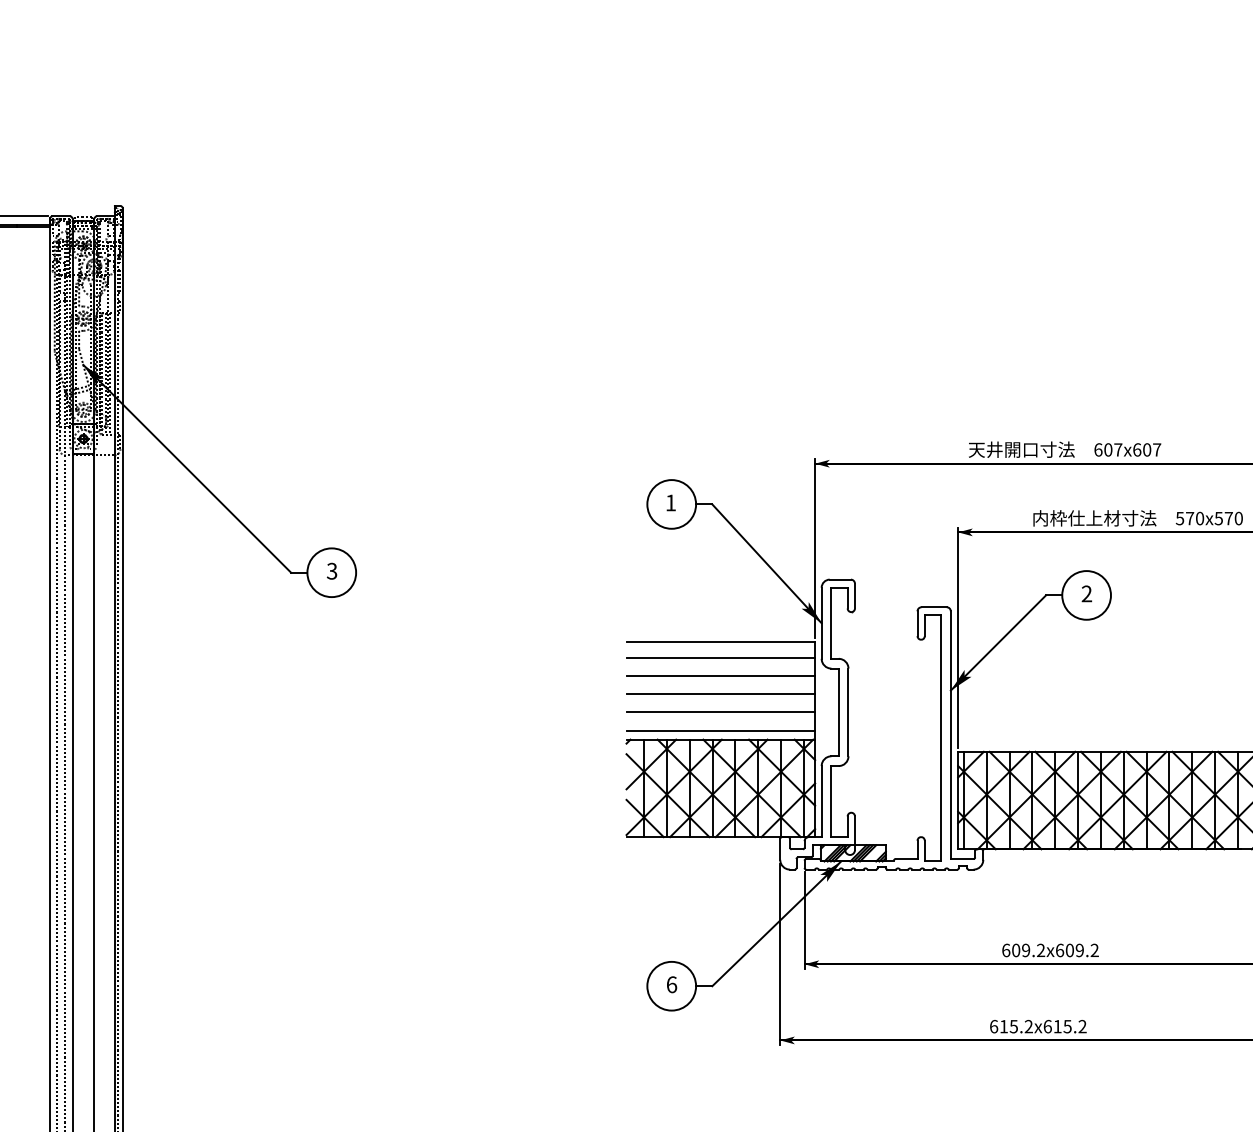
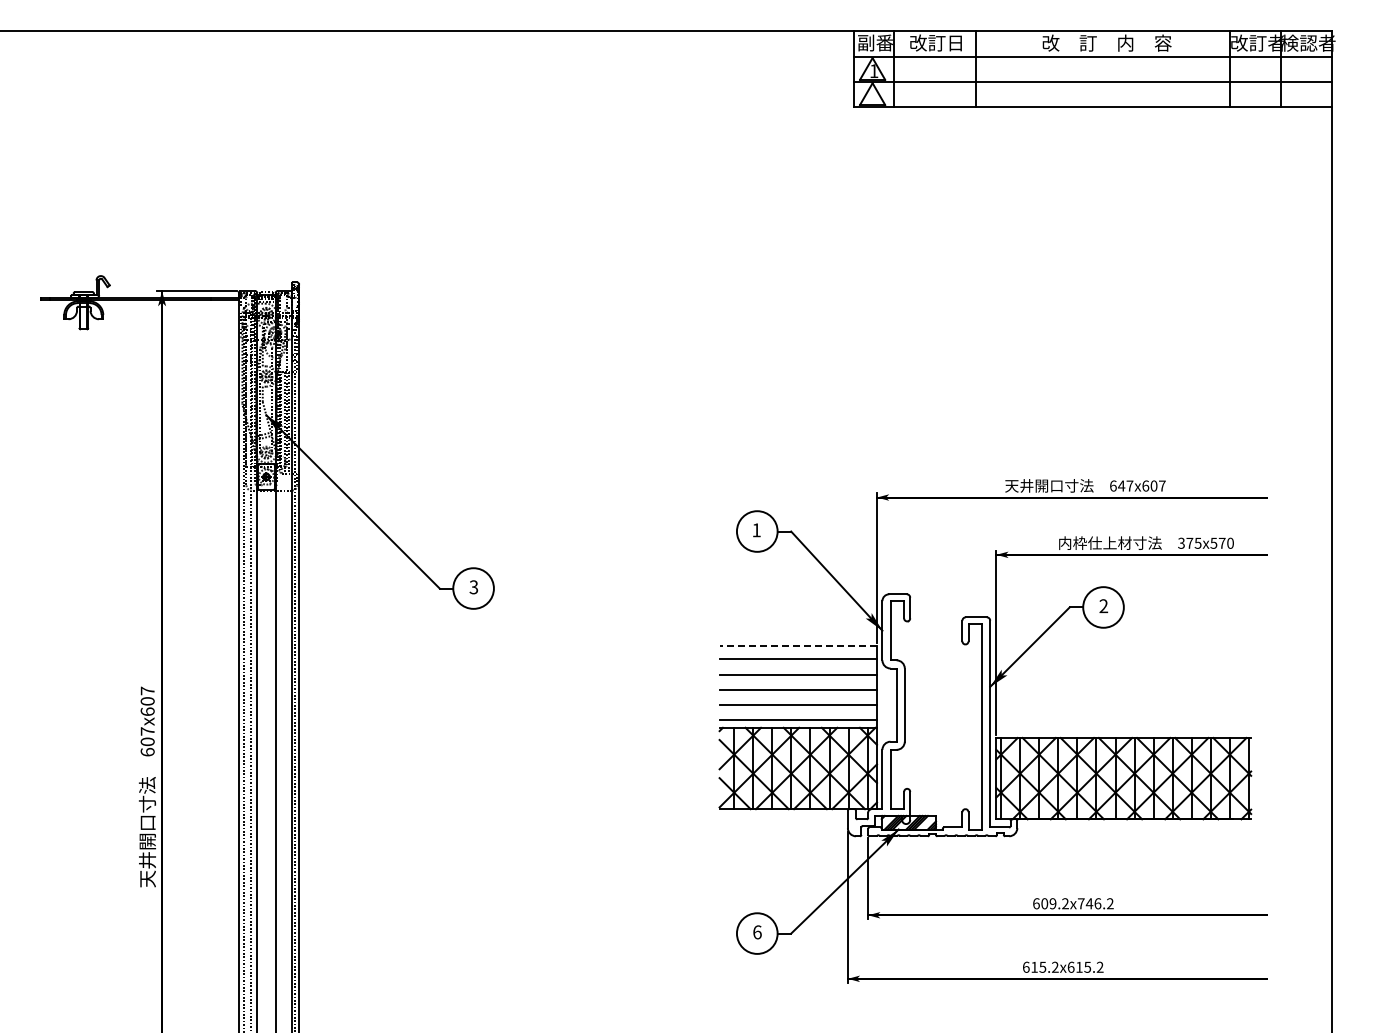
text: (1108, 449) -> (1121, 485), 607x607 -> 647x607
text: (1189, 517) -> (1189, 542), 570x570 -> 375x570
line: (721, 642) -> (798, 646), solid -> dashed
text: (1069, 950) -> (1089, 903), 609.2x609.2 -> 609.2x746.2

